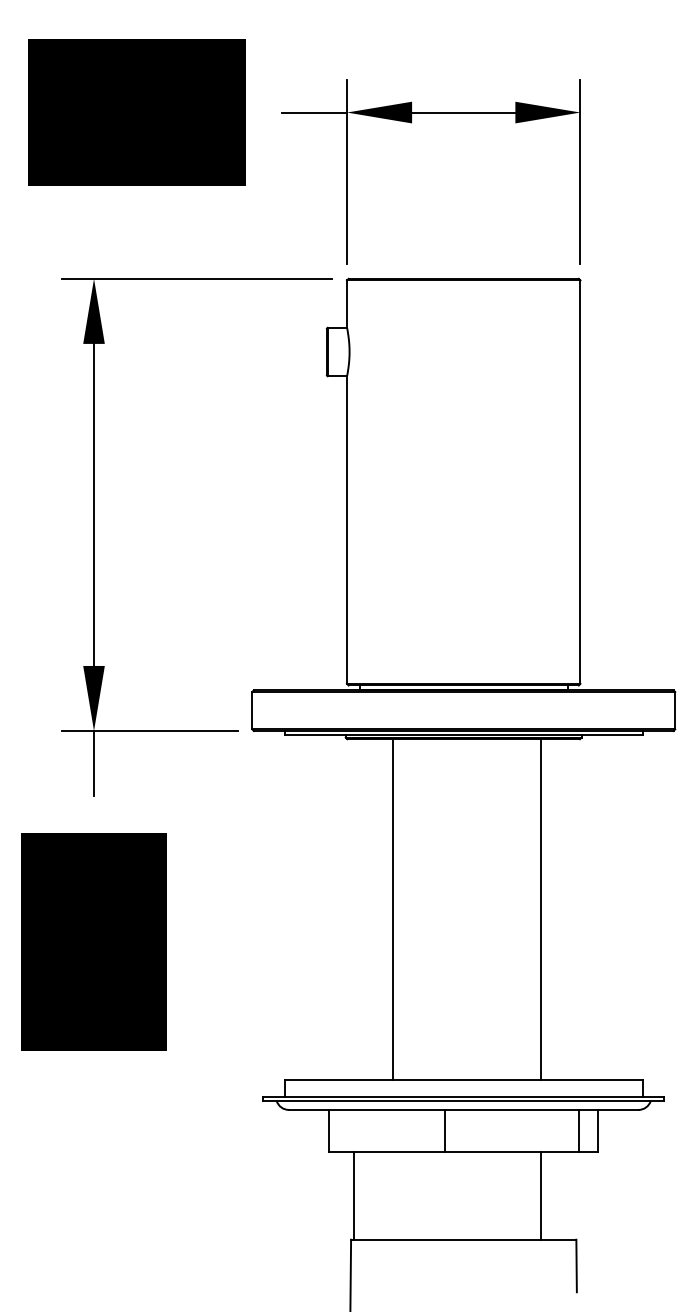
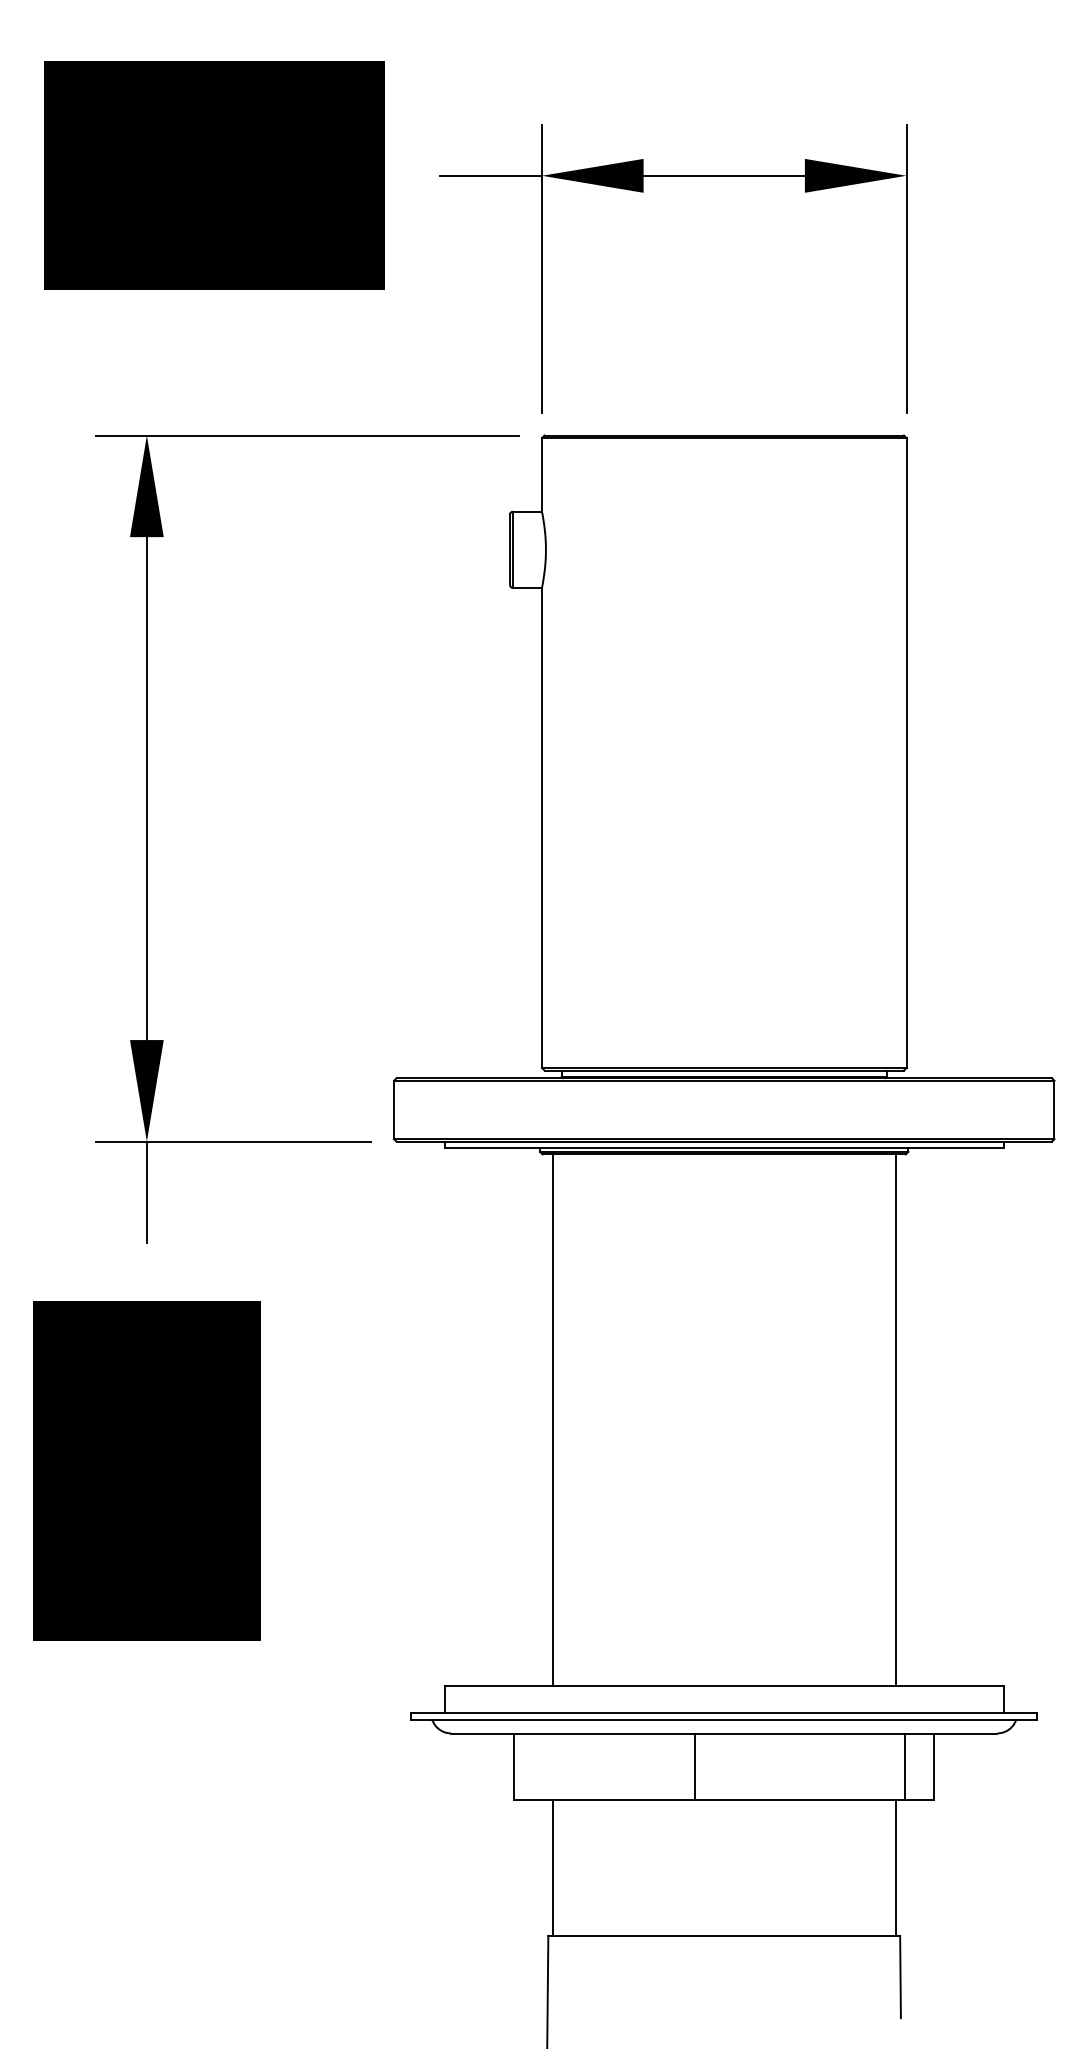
line: (392, 909) -> (552, 1420), moved
line: (540, 909) -> (895, 1420), moved
line: (540, 1195) -> (895, 1867), moved

